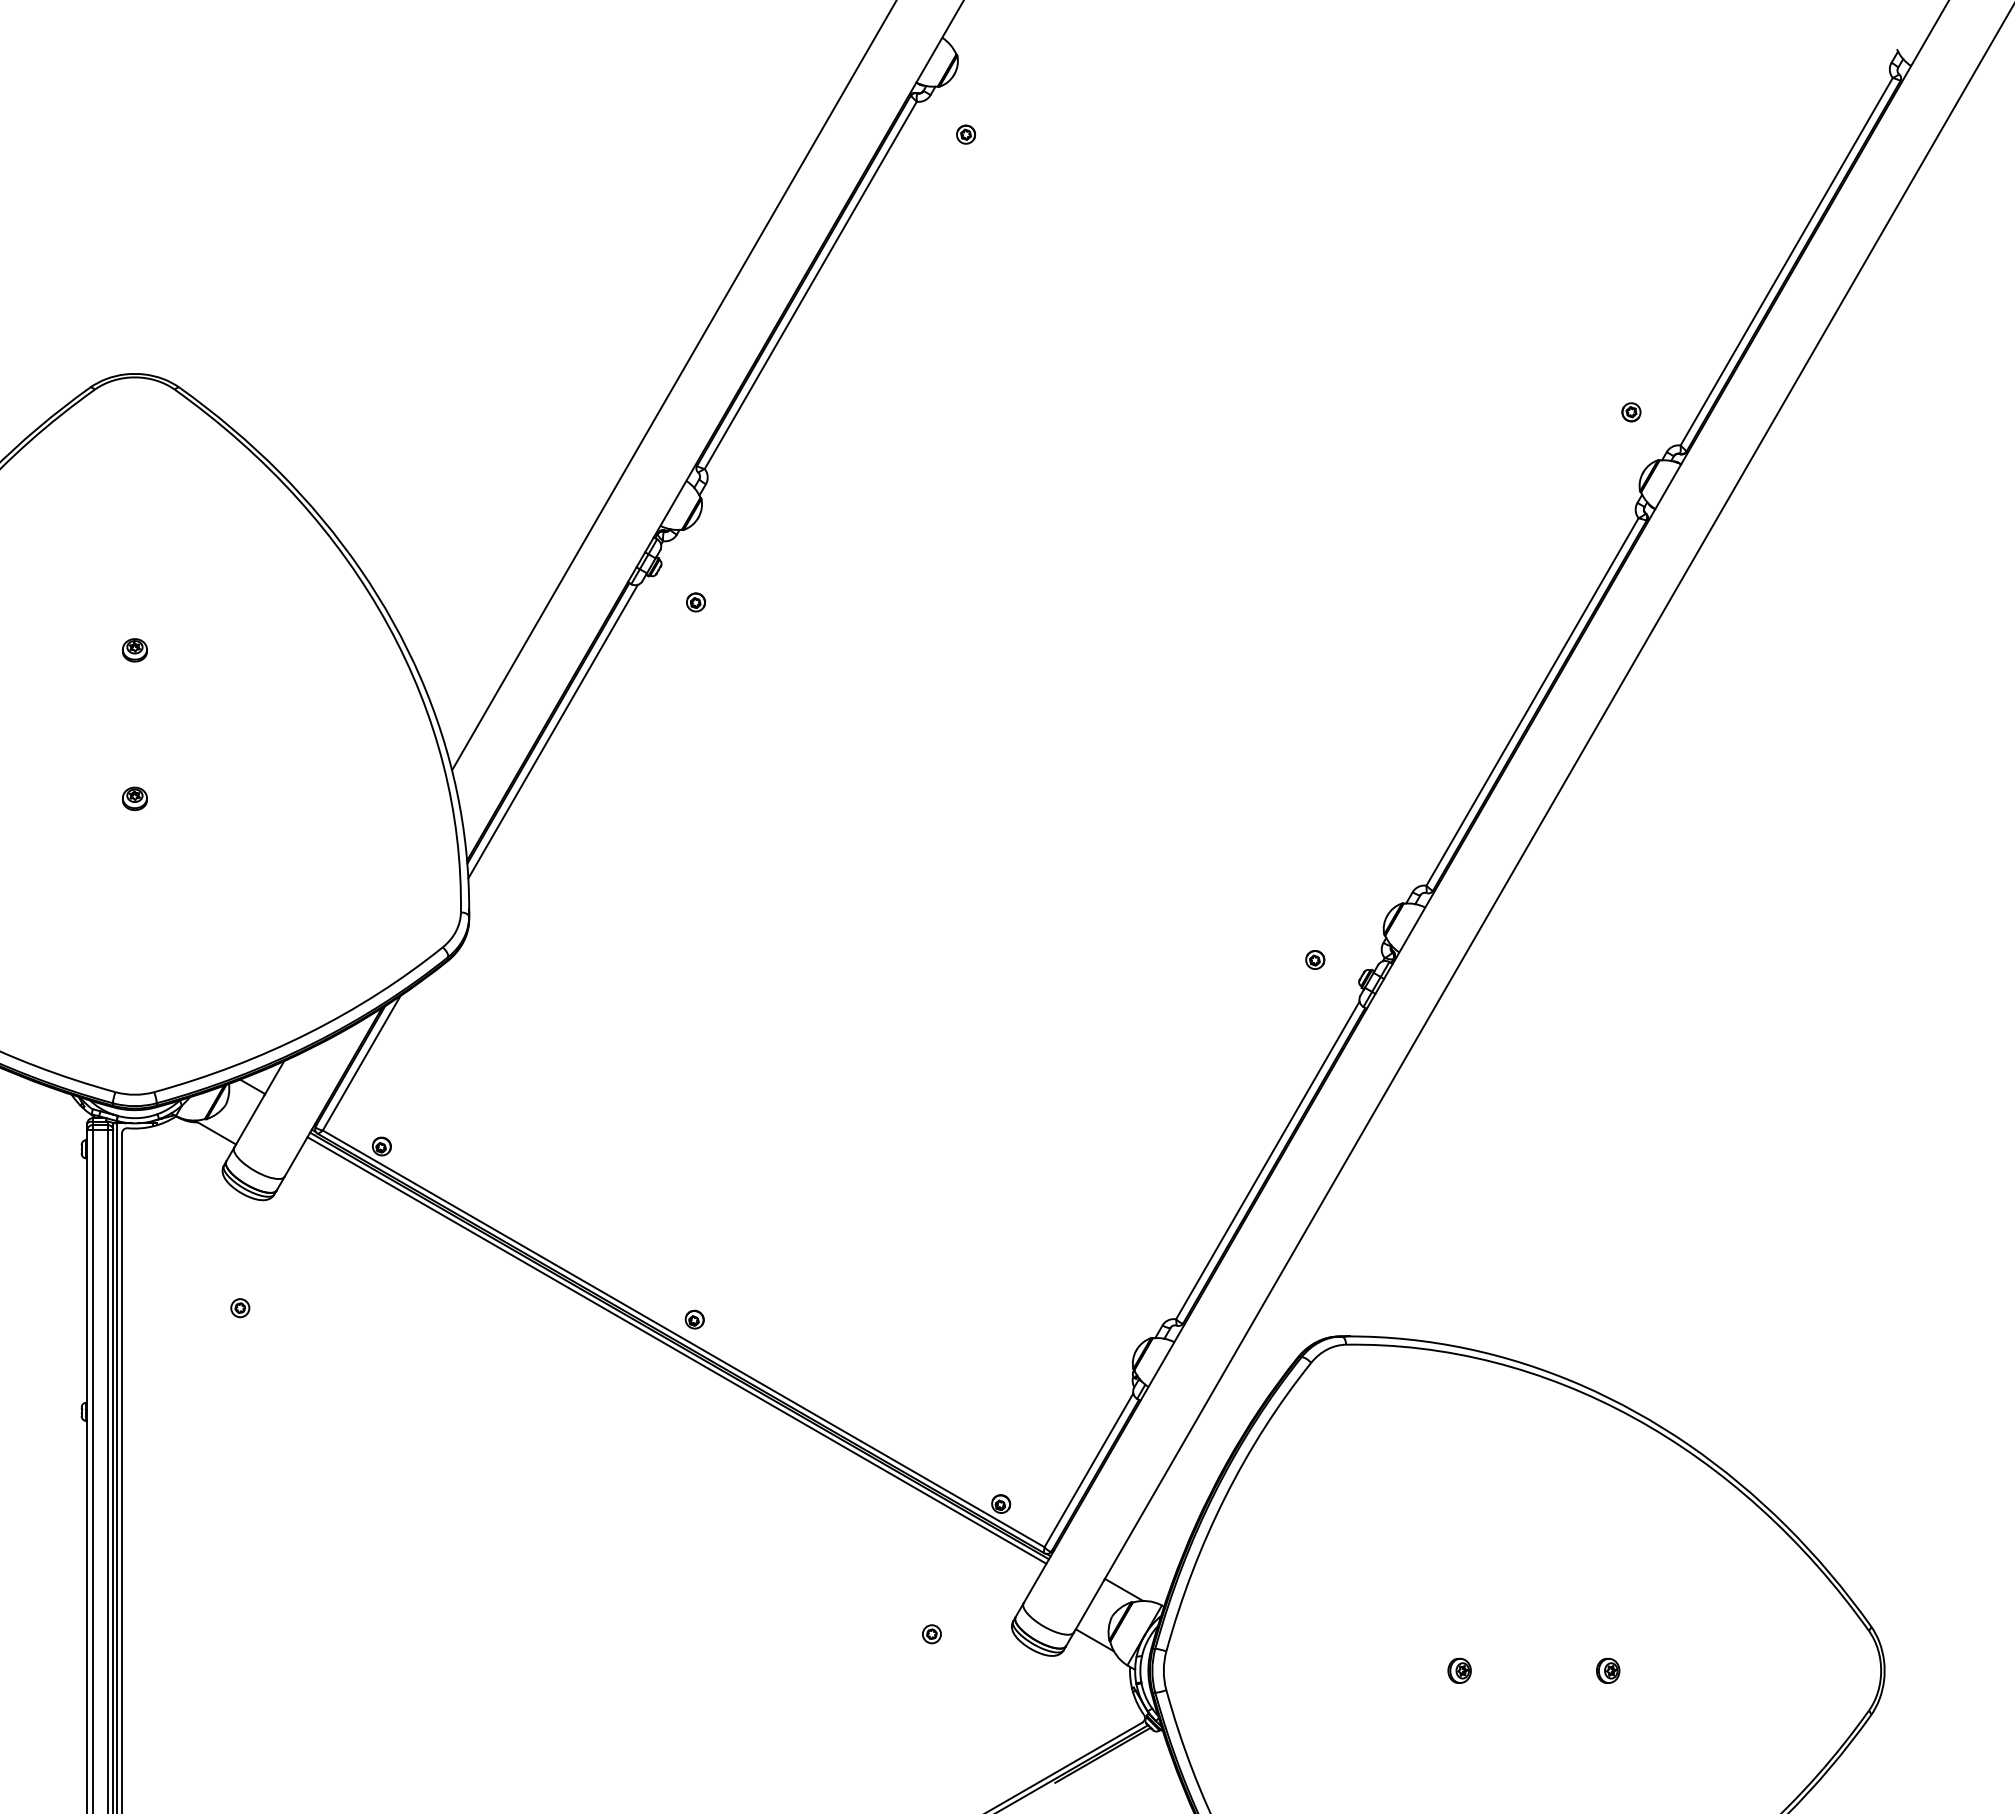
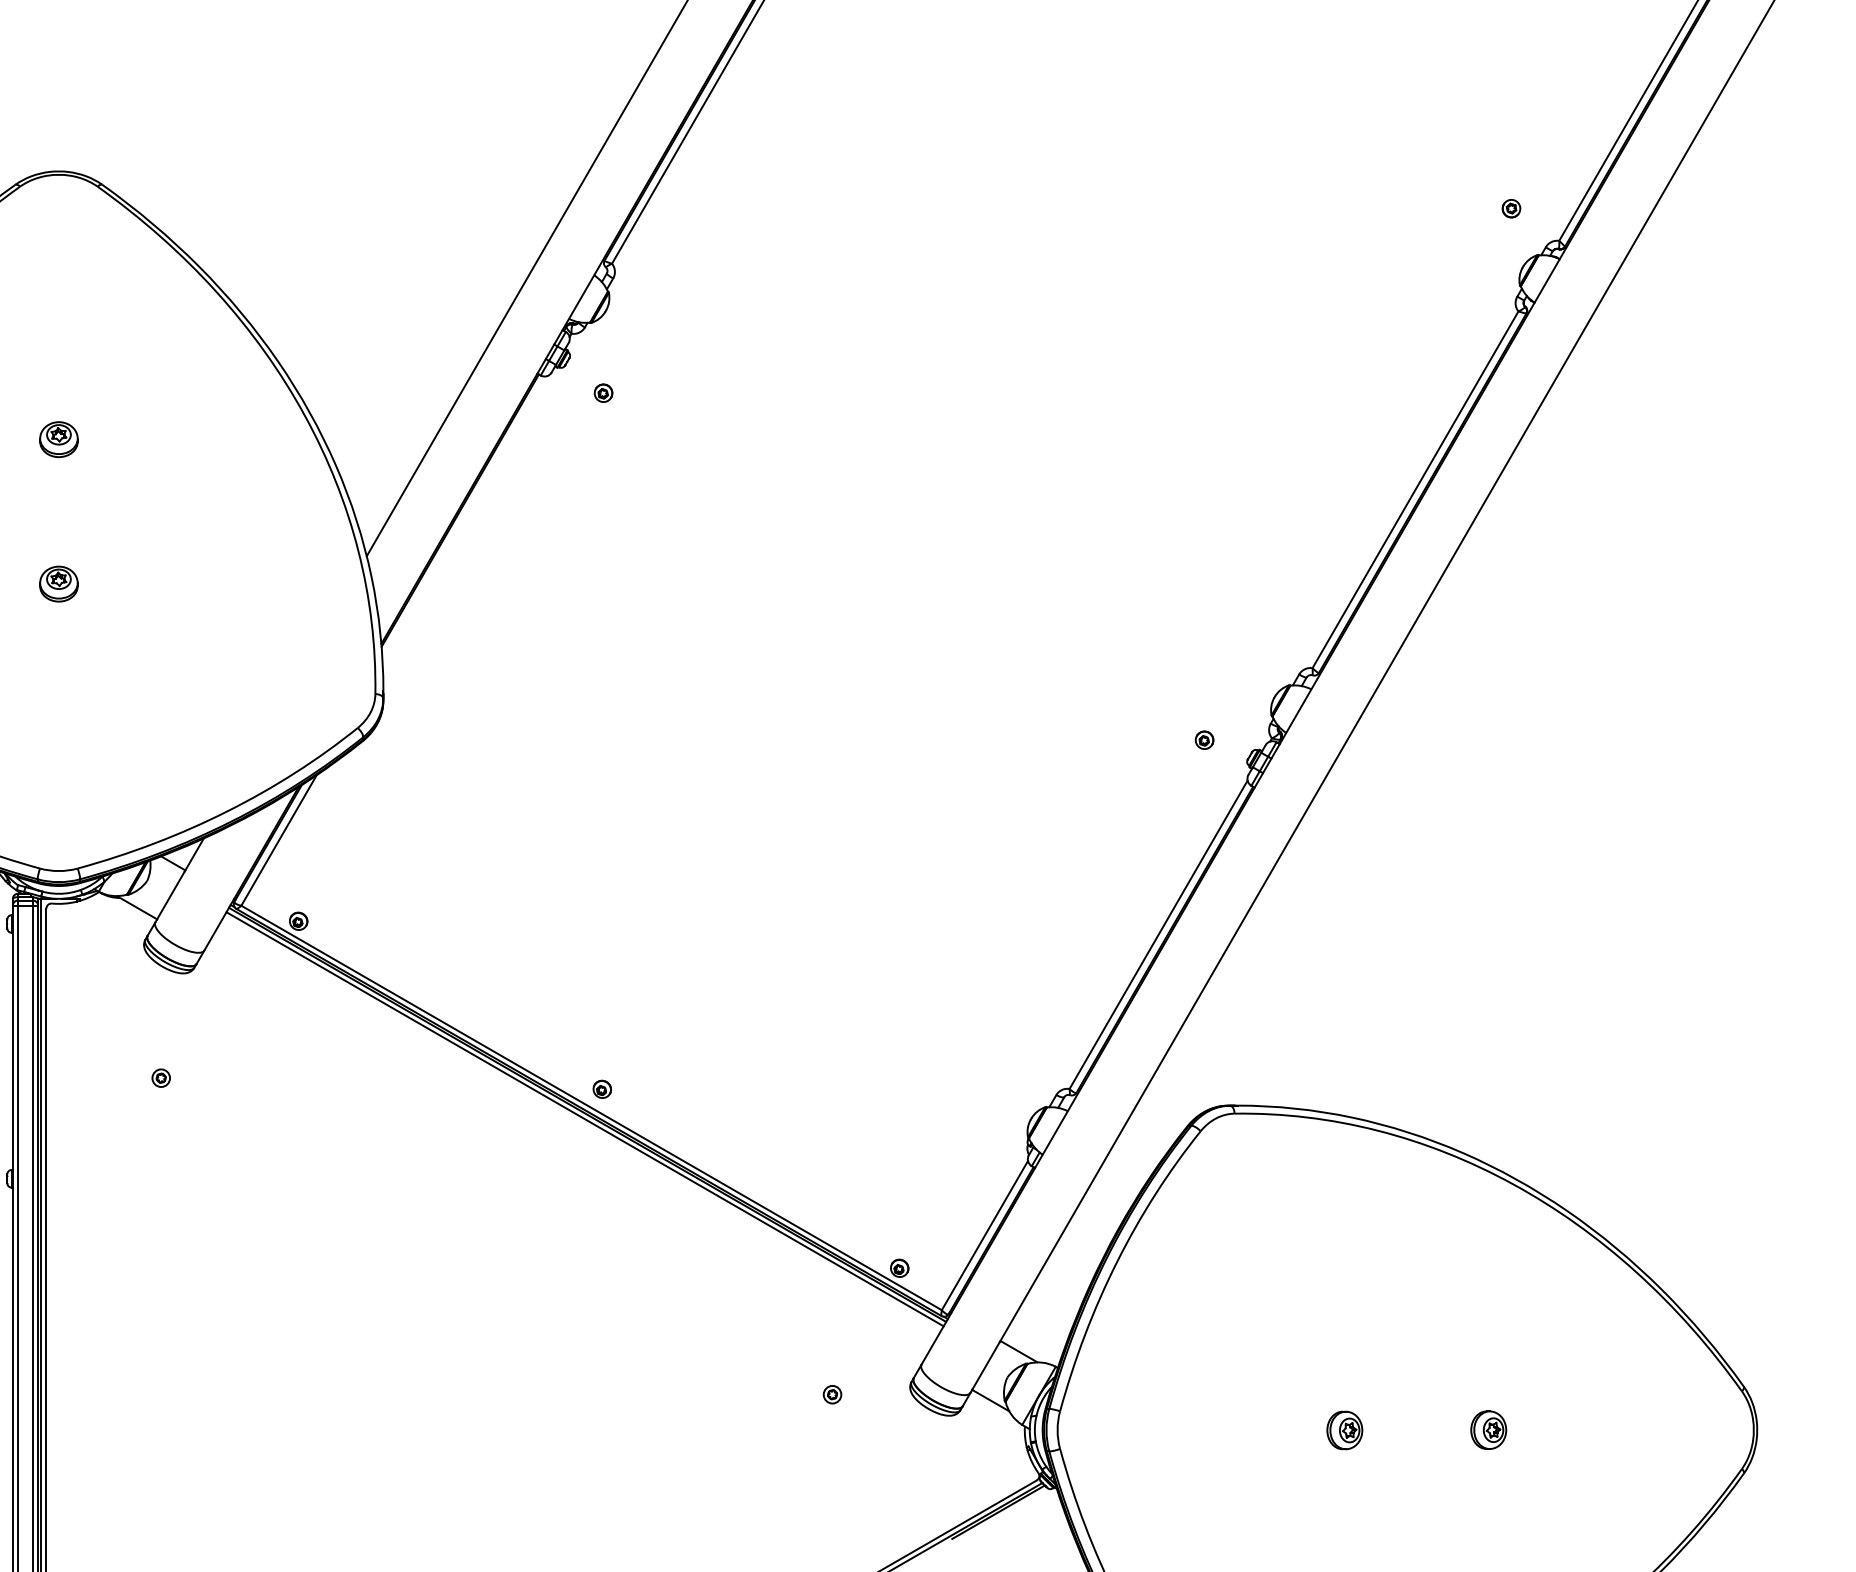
part: (134, 650) -> (58, 439), size x1.6
line: (552, 731) -> (464, 518), removed
part: (134, 798) -> (58, 583), size x1.6
part: (1459, 1670) -> (1344, 1429), size x1.6
part: (1608, 1670) -> (1489, 1429), size x1.6

